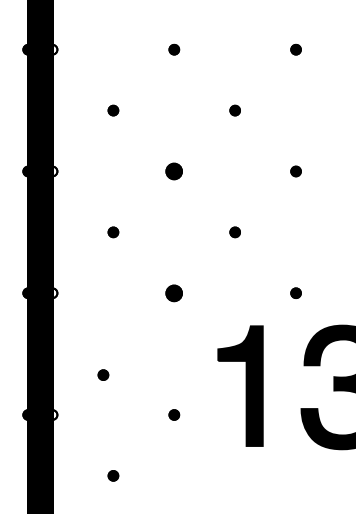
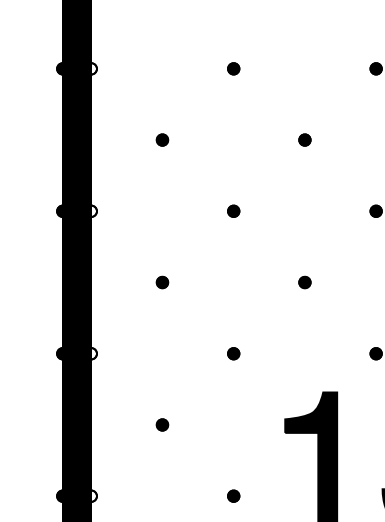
part: (174, 171) -> (233, 211), size x0.62
part: (174, 292) -> (233, 352), size x0.62
part: (103, 374) -> (162, 424), moved

